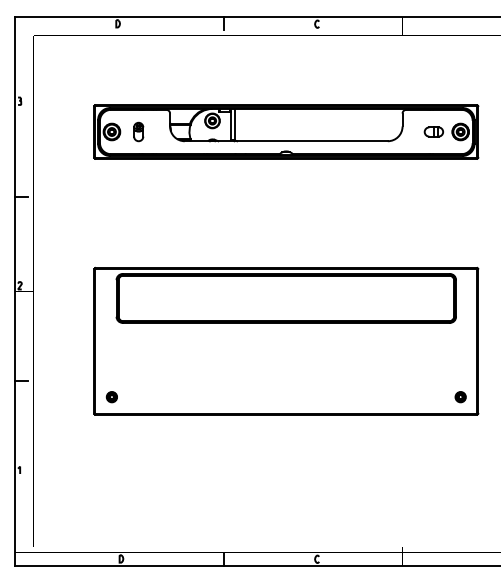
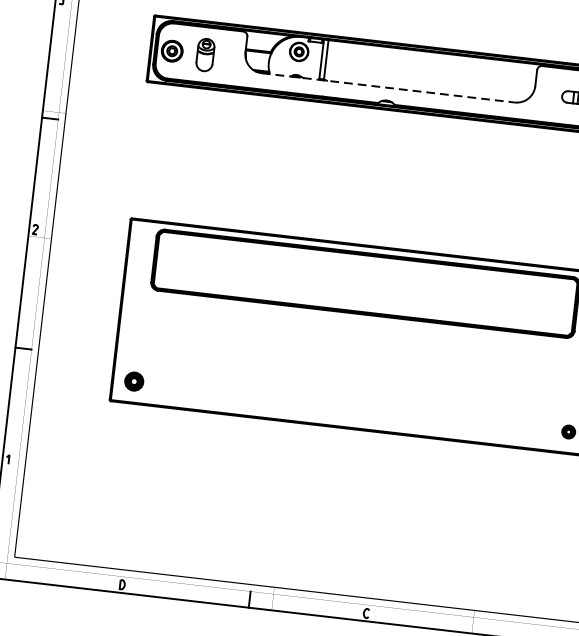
part: (138, 131) -> (205, 54), size x1.4
line: (286, 141) -> (388, 88), solid -> dashed
part: (111, 397) -> (133, 382), size x1.4

